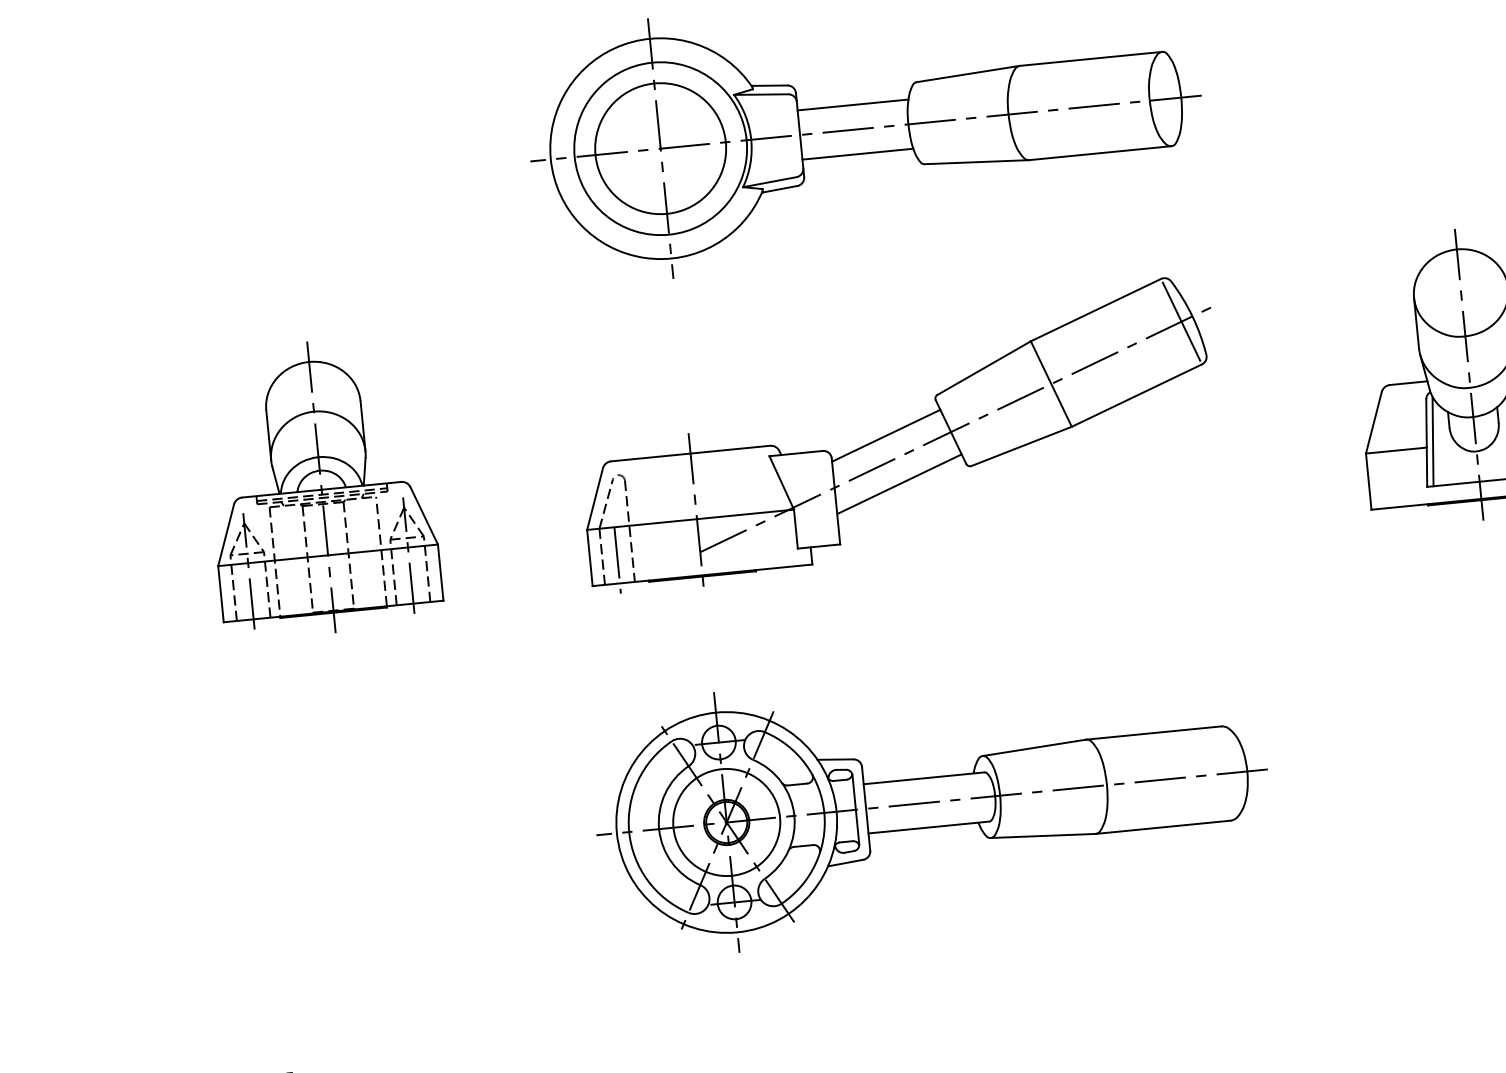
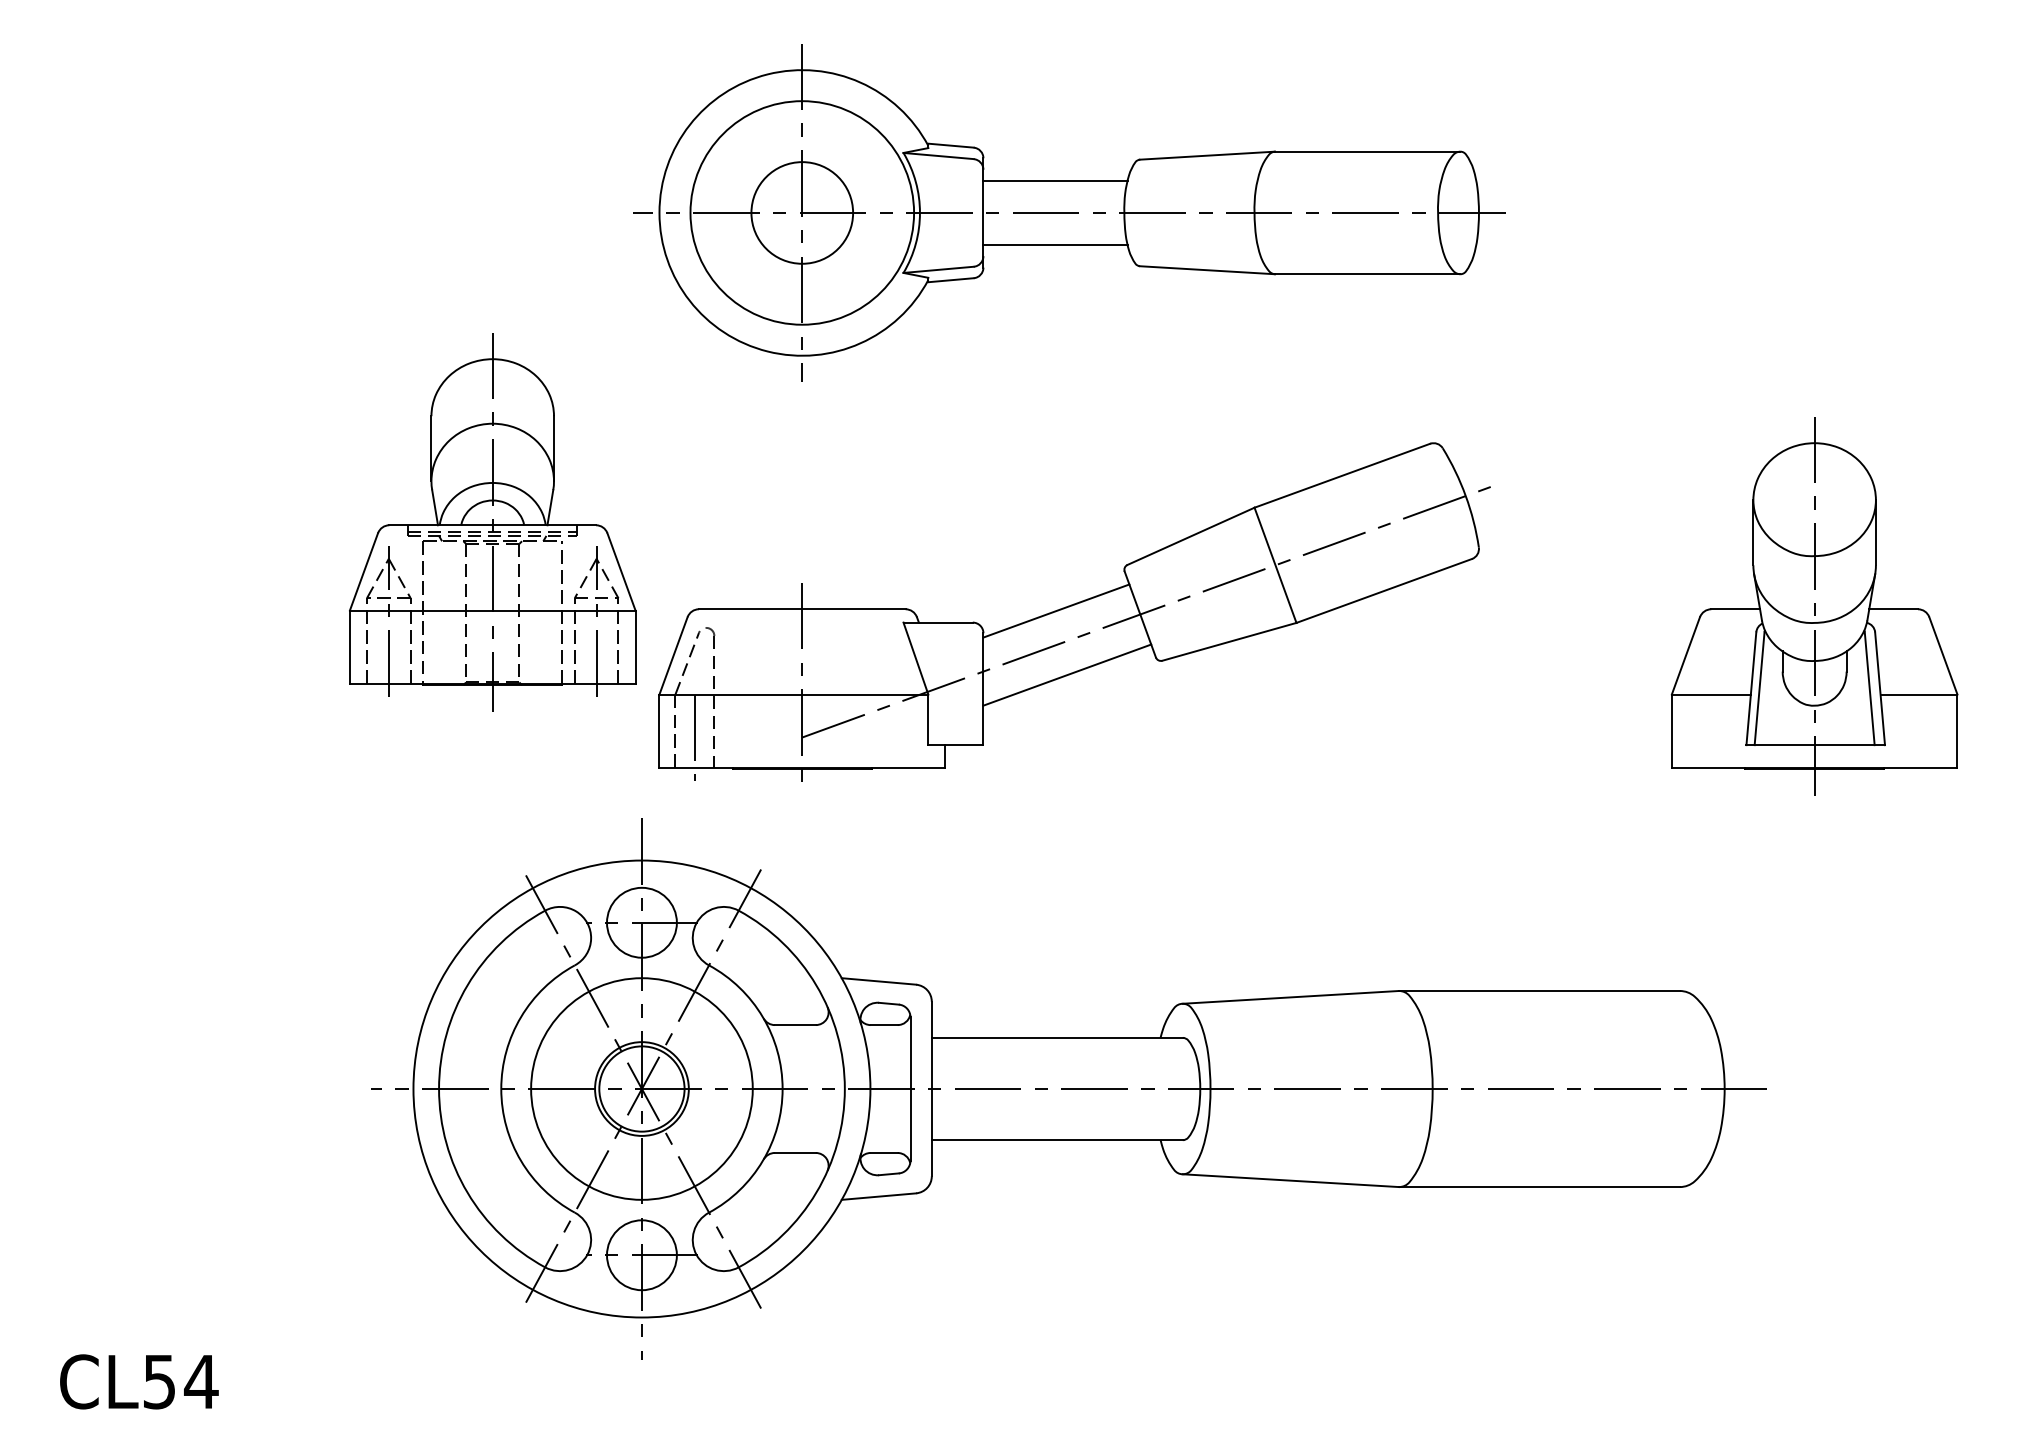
circle: (660, 148) -> (802, 212), size x0.6
line: (1181, 321) -> (1450, 501), removed
part: (321, 487) -> (492, 522), moved
part: (932, 802) -> (1069, 1088), size x1.6

